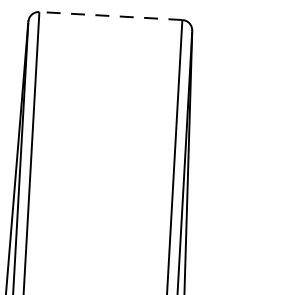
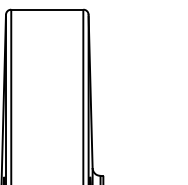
line: (109, 15) -> (46, 9), dashed -> solid

